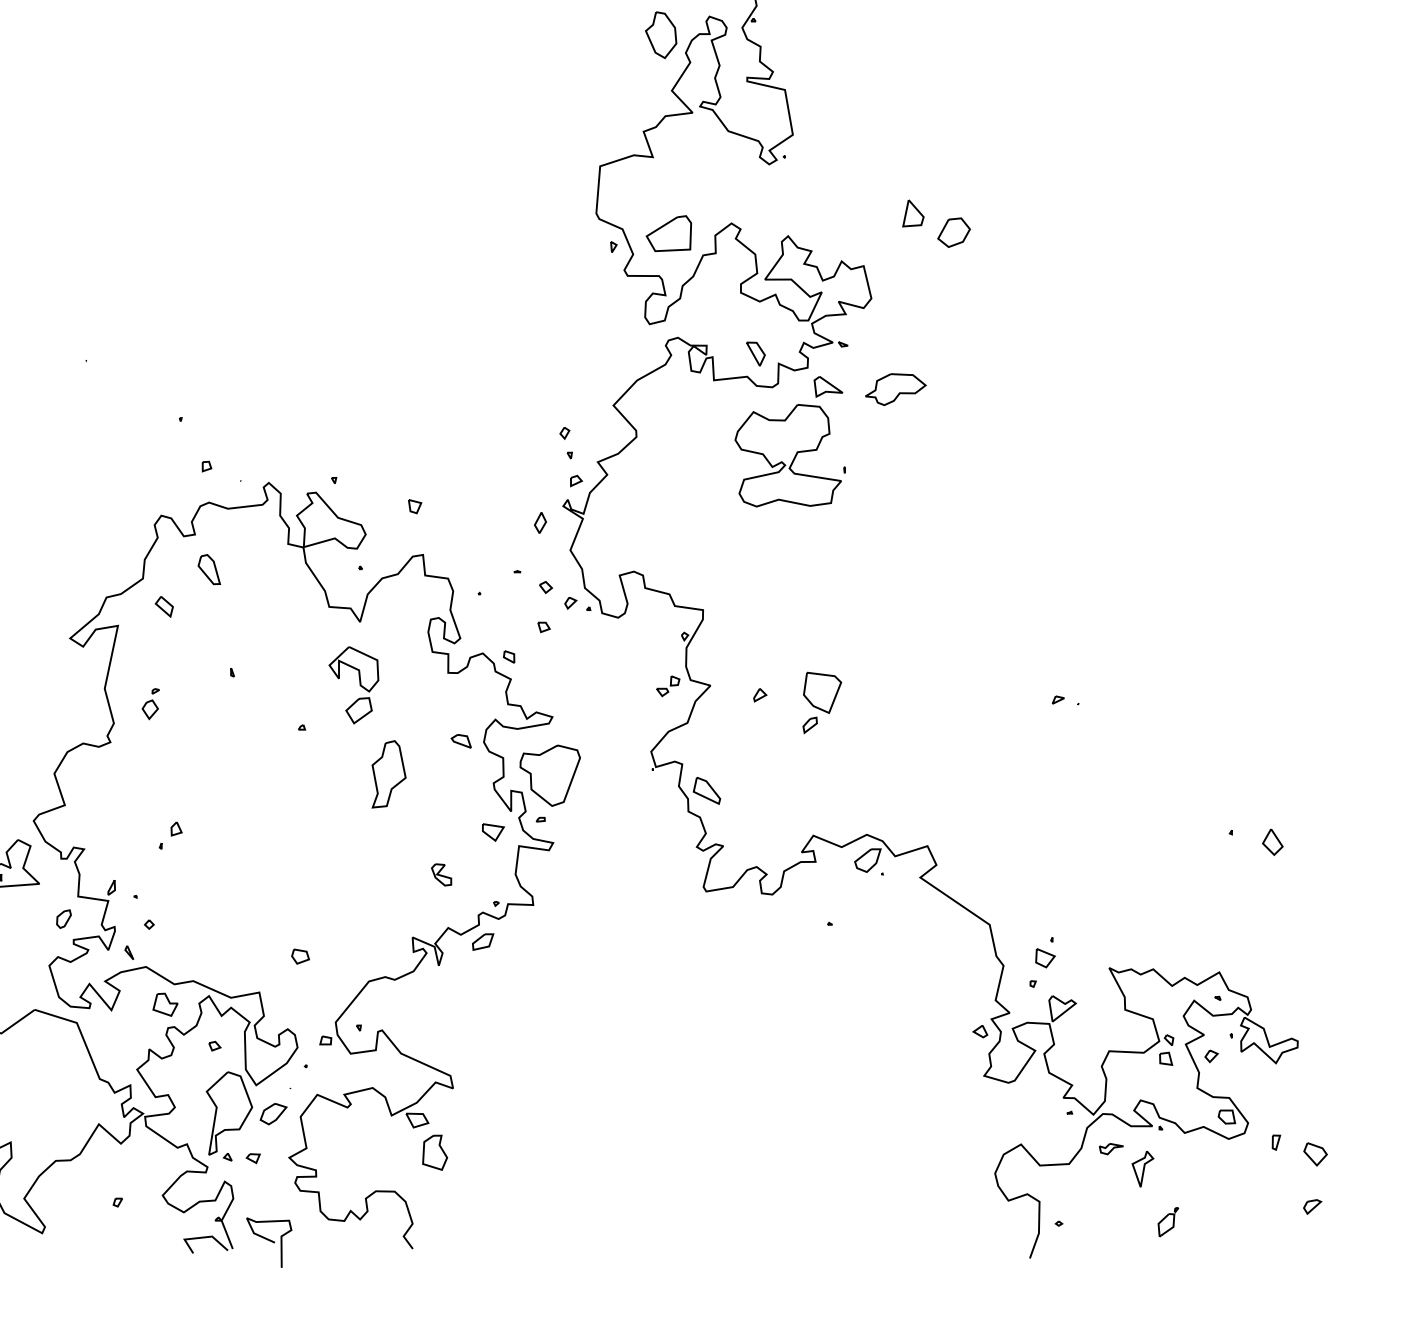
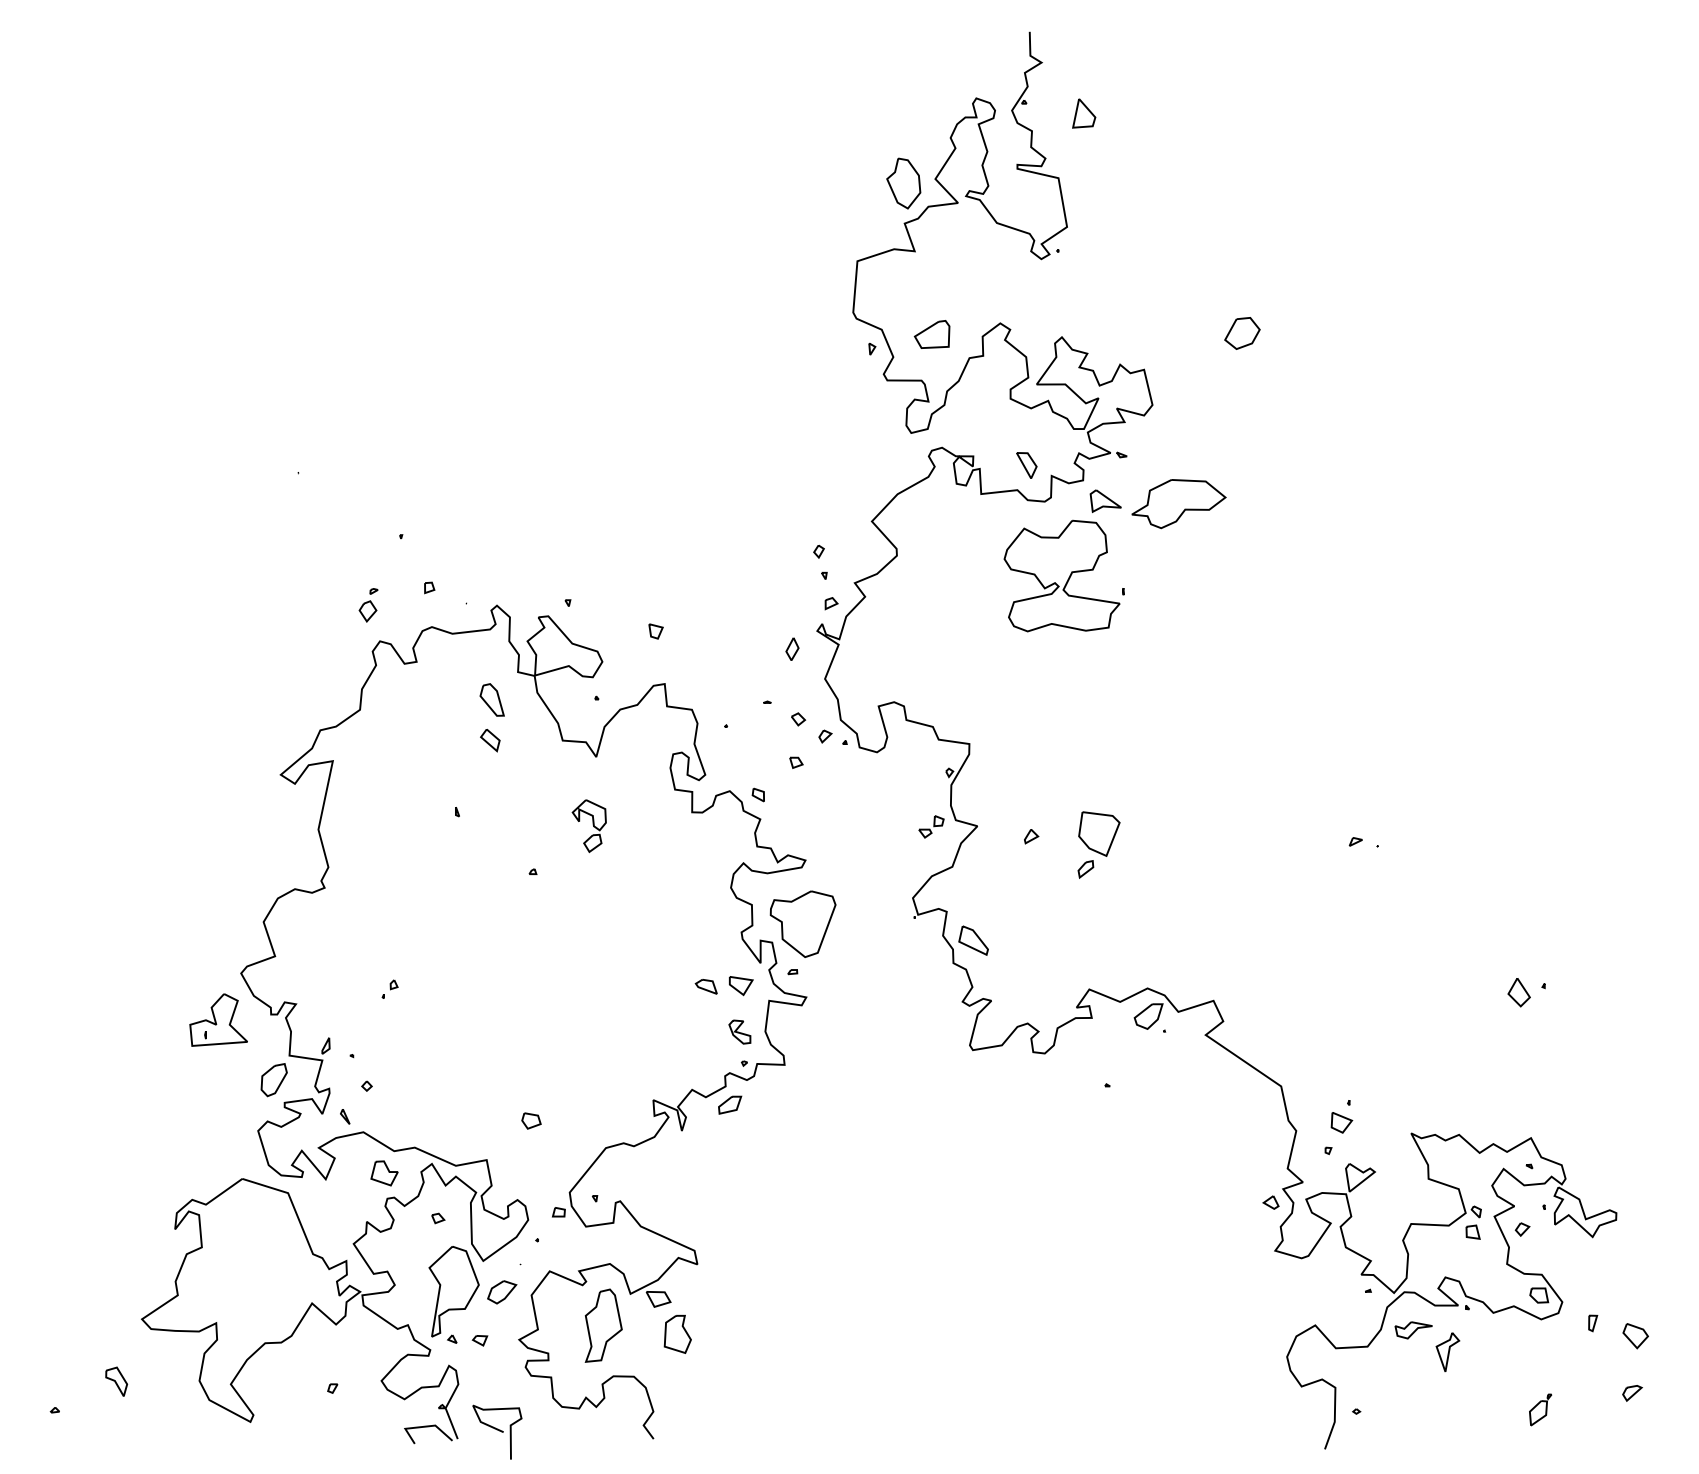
part: (660, 35) -> (903, 183), moved
part: (913, 213) -> (1084, 113), moved
part: (668, 233) -> (931, 334), size x0.71
part: (895, 389) -> (1178, 504), size x1.43
part: (208, 569) -> (491, 699), moved
part: (164, 606) -> (490, 740), moved
part: (352, 685) -> (588, 826), size x0.62
part: (150, 704) -> (368, 605), moved
part: (460, 741) -> (705, 986), moved
part: (388, 774) -> (603, 1325), moved
part: (170, 834) -> (389, 988), size x0.62
part: (1272, 842) -> (1518, 992), moved
part: (441, 874) -> (739, 1031), moved
part: (63, 919) -> (273, 1080), size x1.67
part: (1111, 1149) -> (1413, 1330), size x1.43
part: (1168, 1221) -> (1540, 1409), moved

